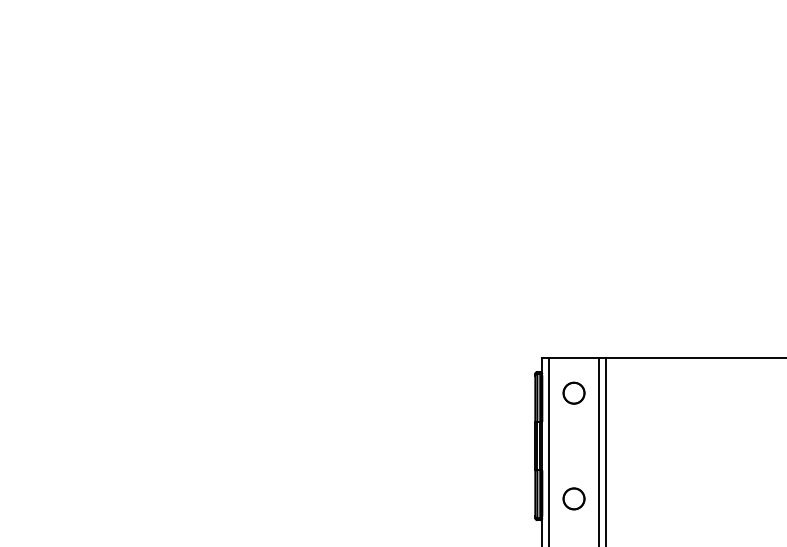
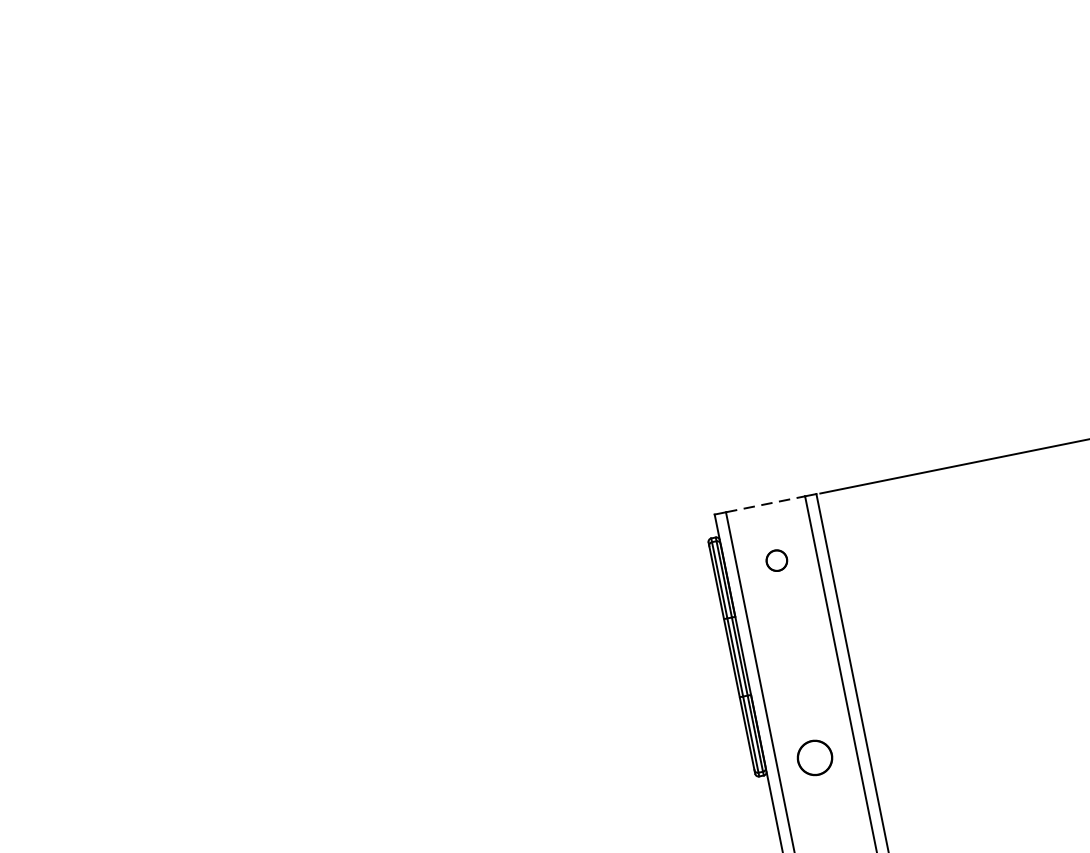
line: (574, 358) -> (766, 504), solid -> dashed
circle: (573, 392) -> (775, 559), size x0.6
circle: (573, 498) -> (814, 757), moved

